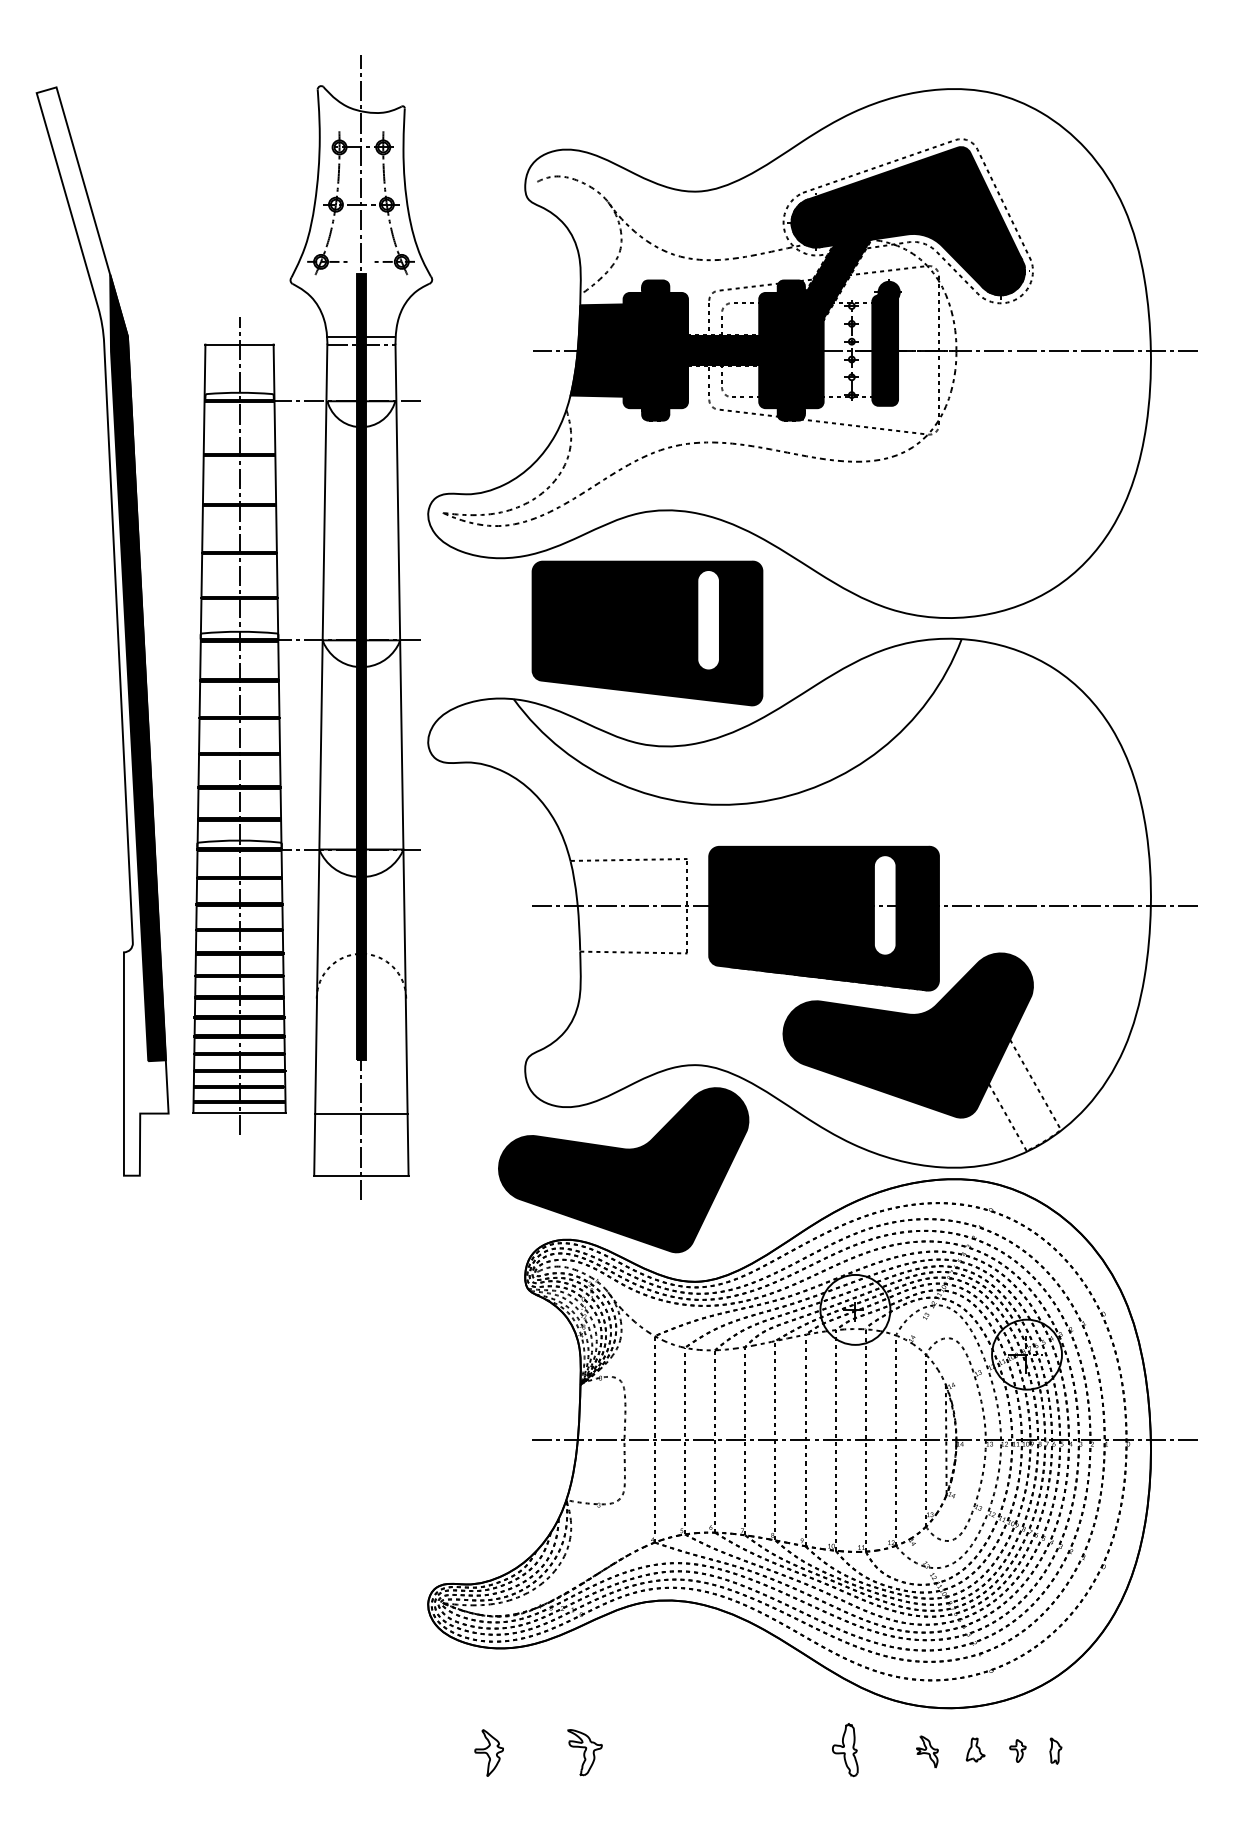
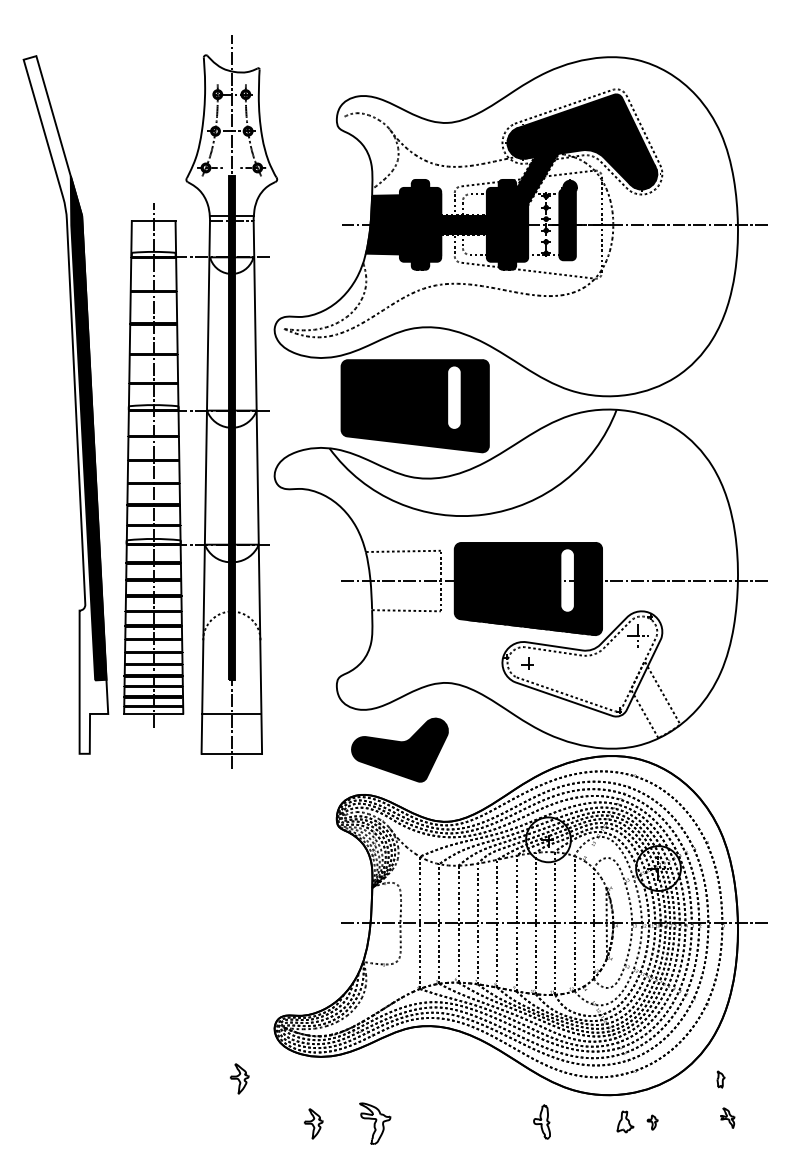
fill: (908, 1034) -> (582, 663), removed
part: (622, 1168) -> (399, 749), size x0.6
part: (373, 1682) -> (239, 1078), added
part: (975, 1749) -> (625, 1121), size x1.4
part: (927, 1750) -> (727, 1117), moved
part: (1055, 1750) -> (720, 1079), moved
part: (583, 1752) -> (374, 1123), size x1.4

